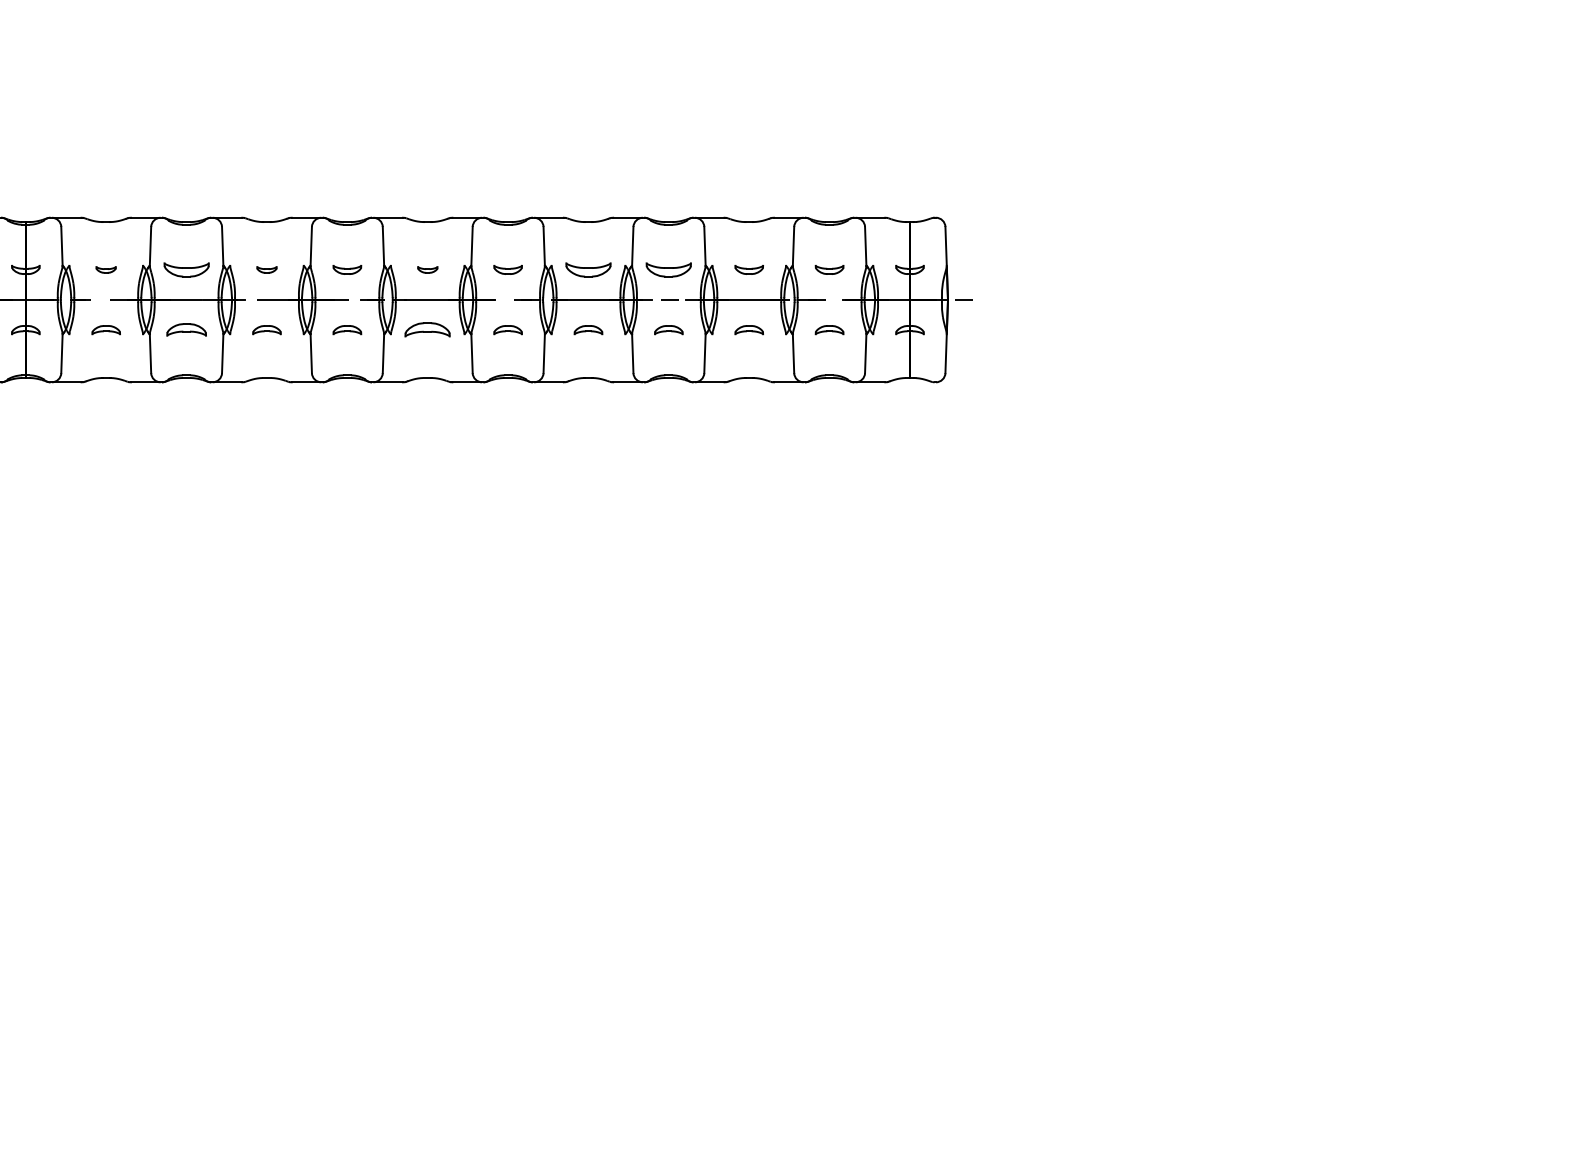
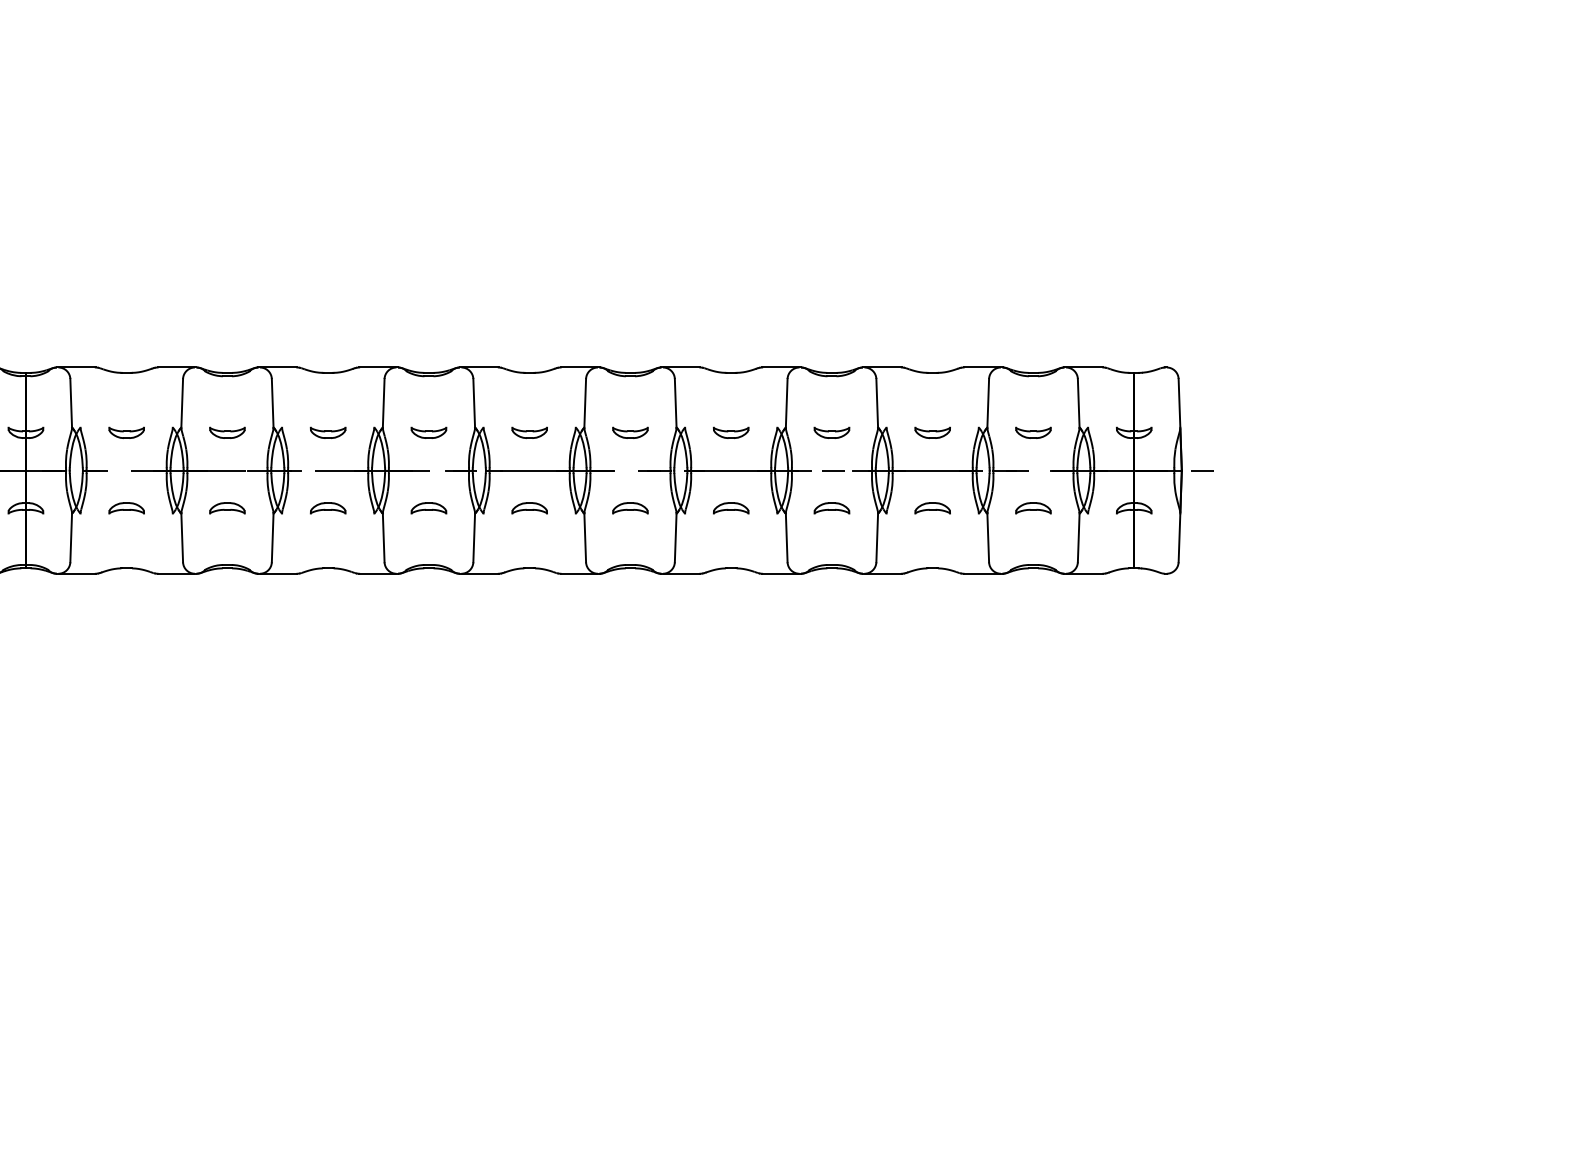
part: (105, 269) -> (125, 432), size x1.43
part: (186, 269) -> (227, 432), size x0.62
part: (266, 269) -> (327, 432), size x1.43
part: (427, 269) -> (529, 432), size x1.43
part: (588, 269) -> (731, 432), size x0.62
part: (668, 269) -> (831, 432), size x0.62
part: (186, 330) -> (227, 508), size x0.71
part: (427, 330) -> (529, 508), size x0.62

